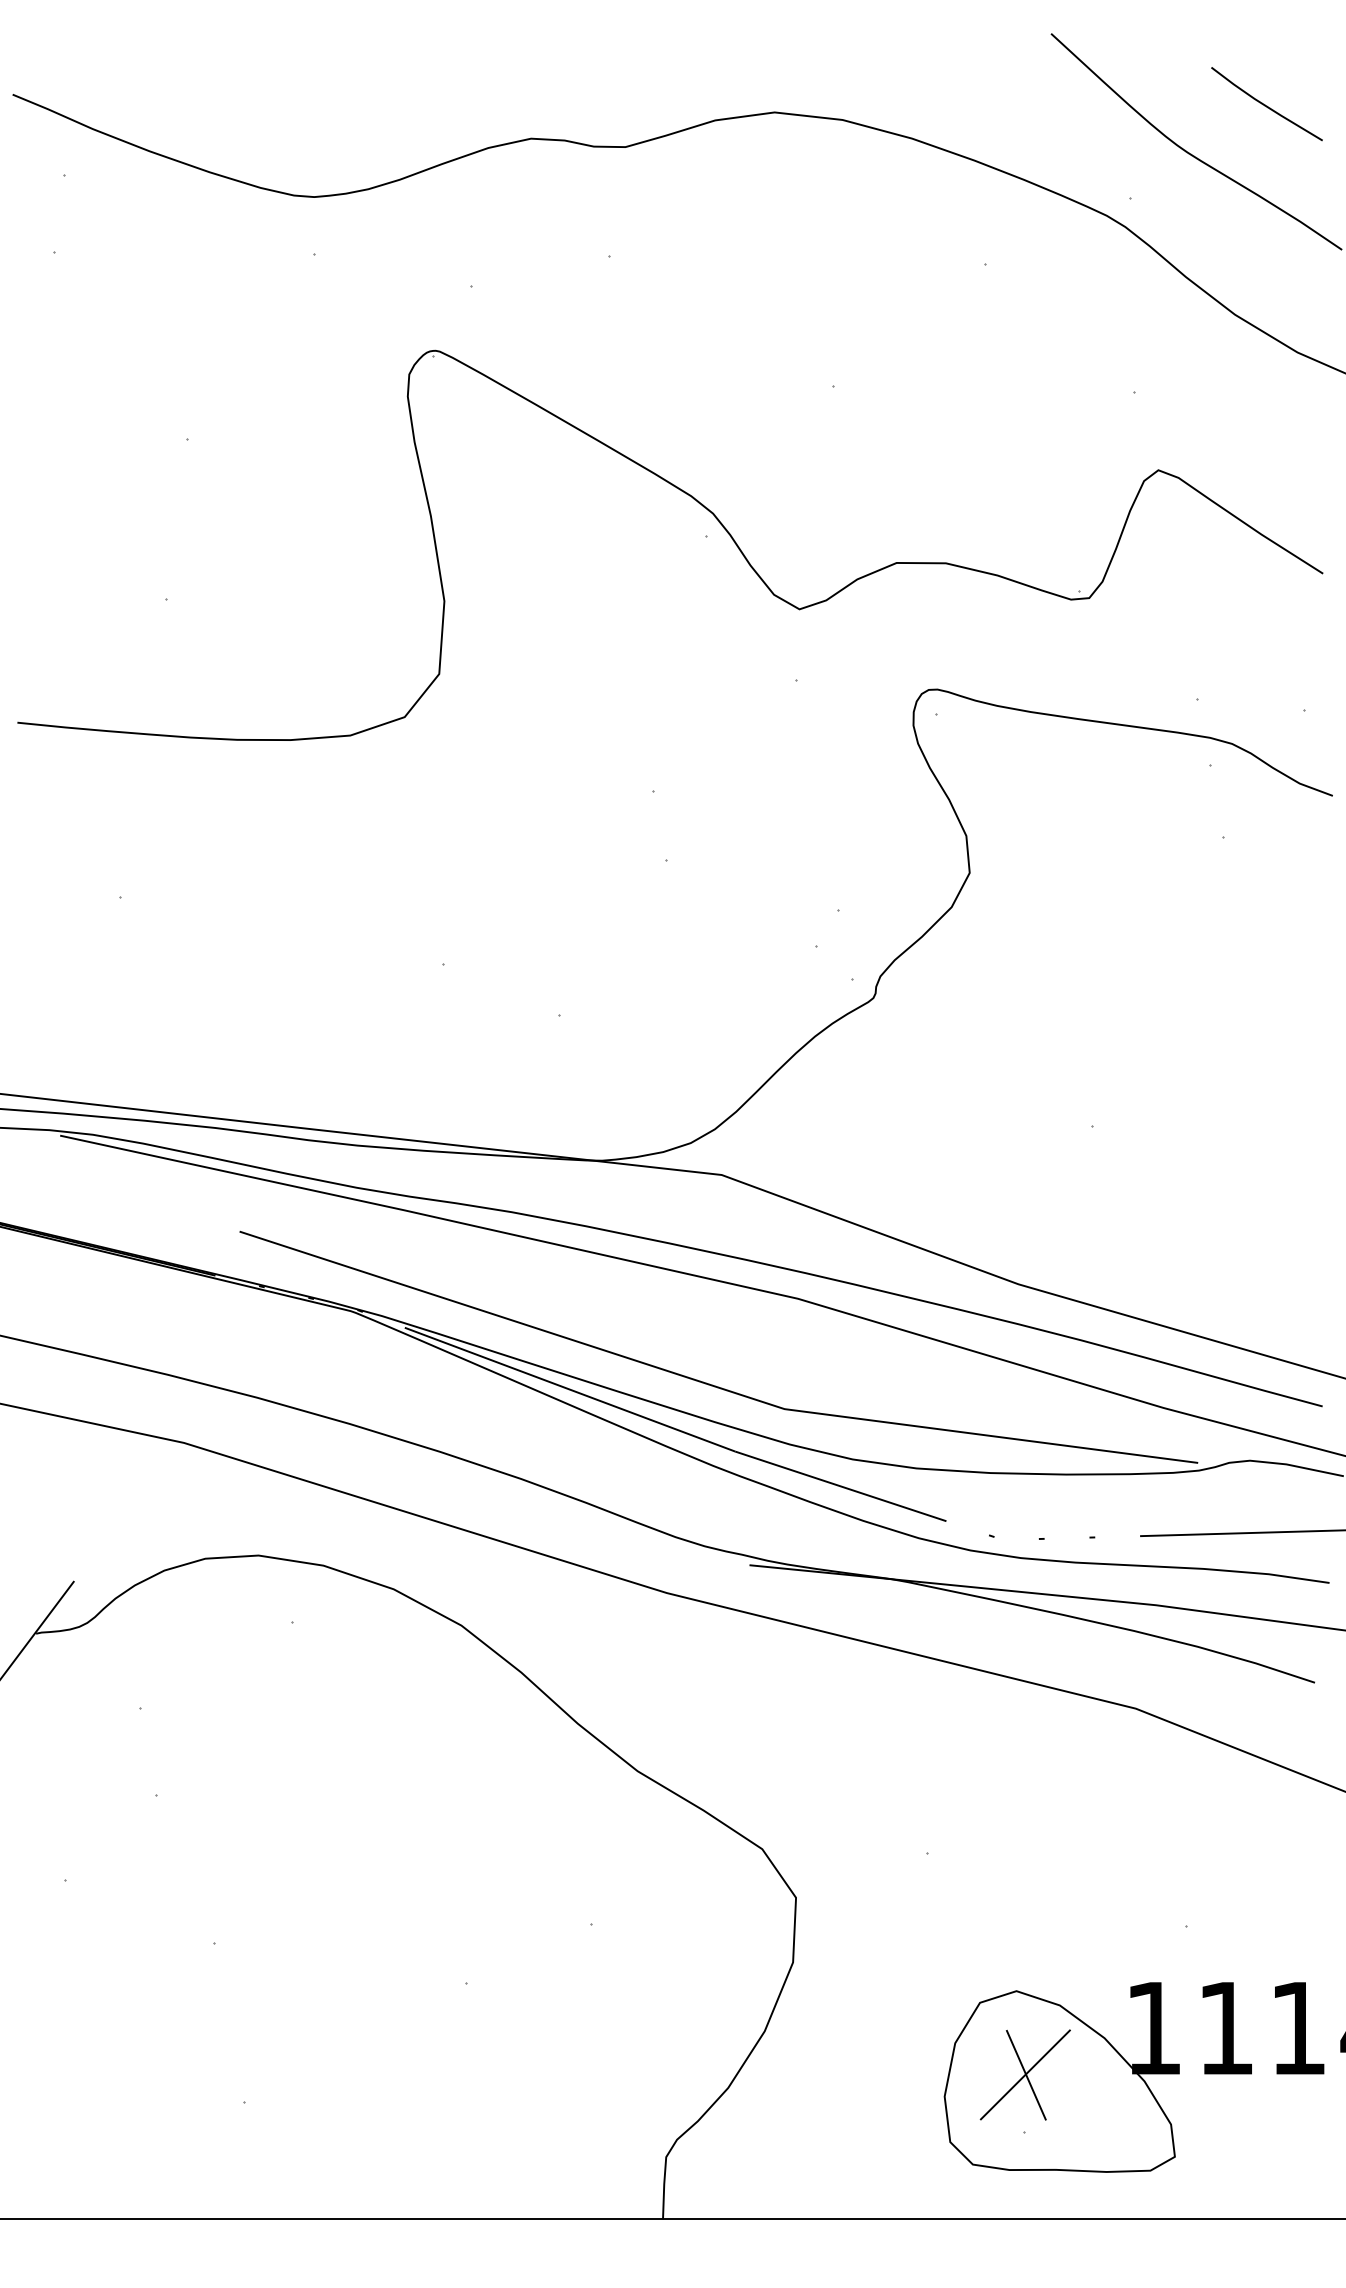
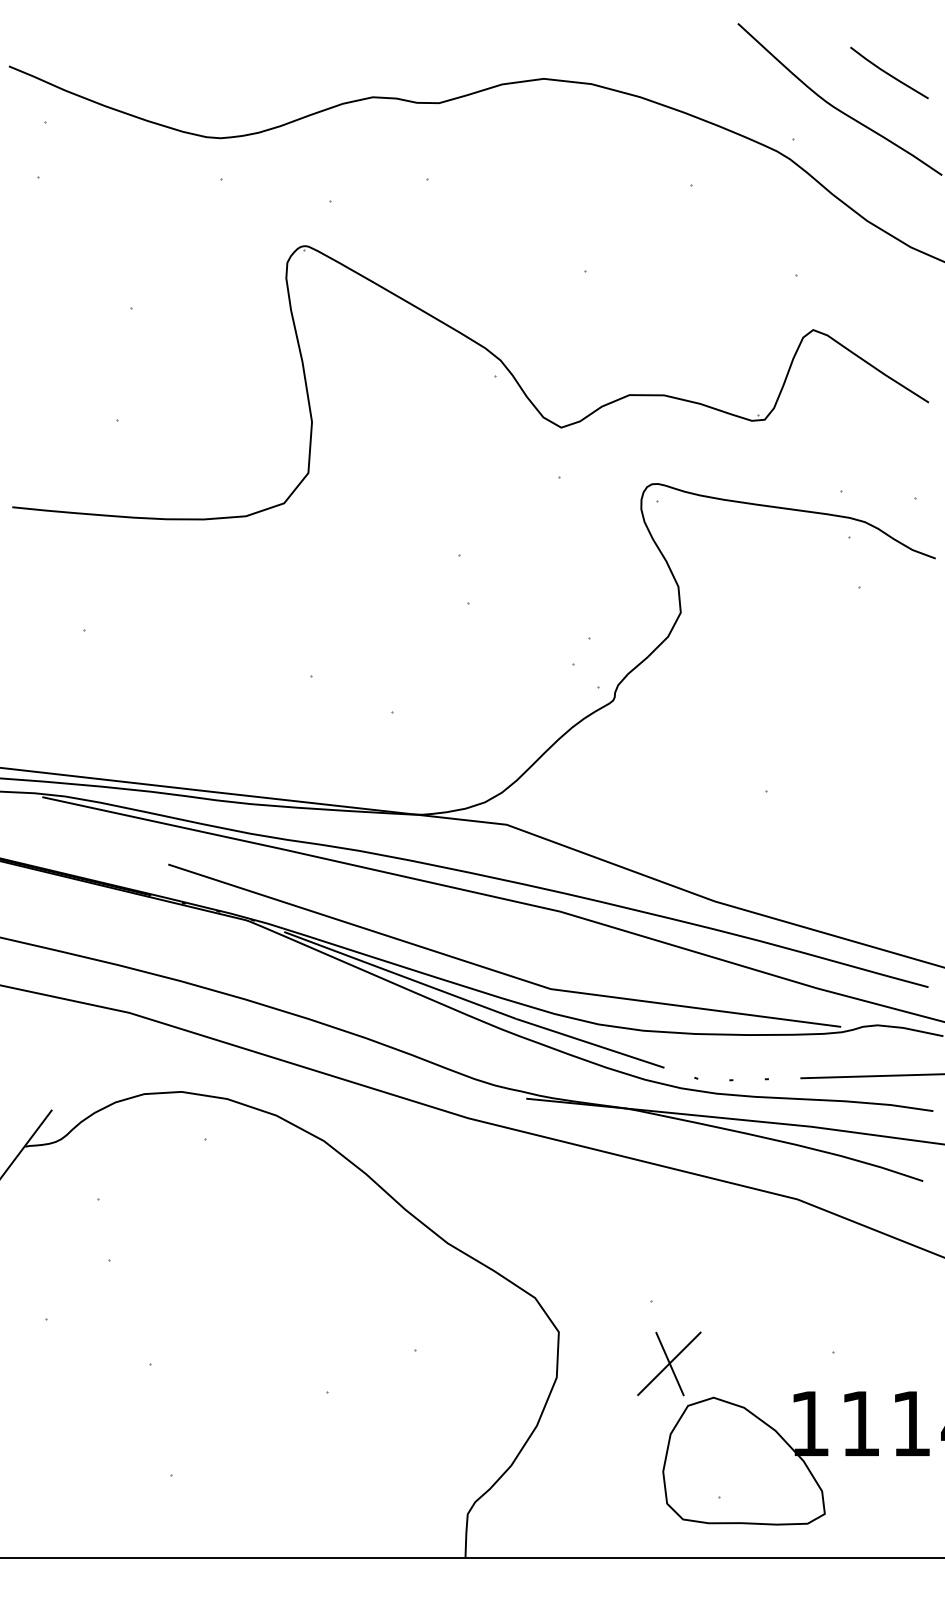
part: (1024, 2074) -> (668, 1363), moved

